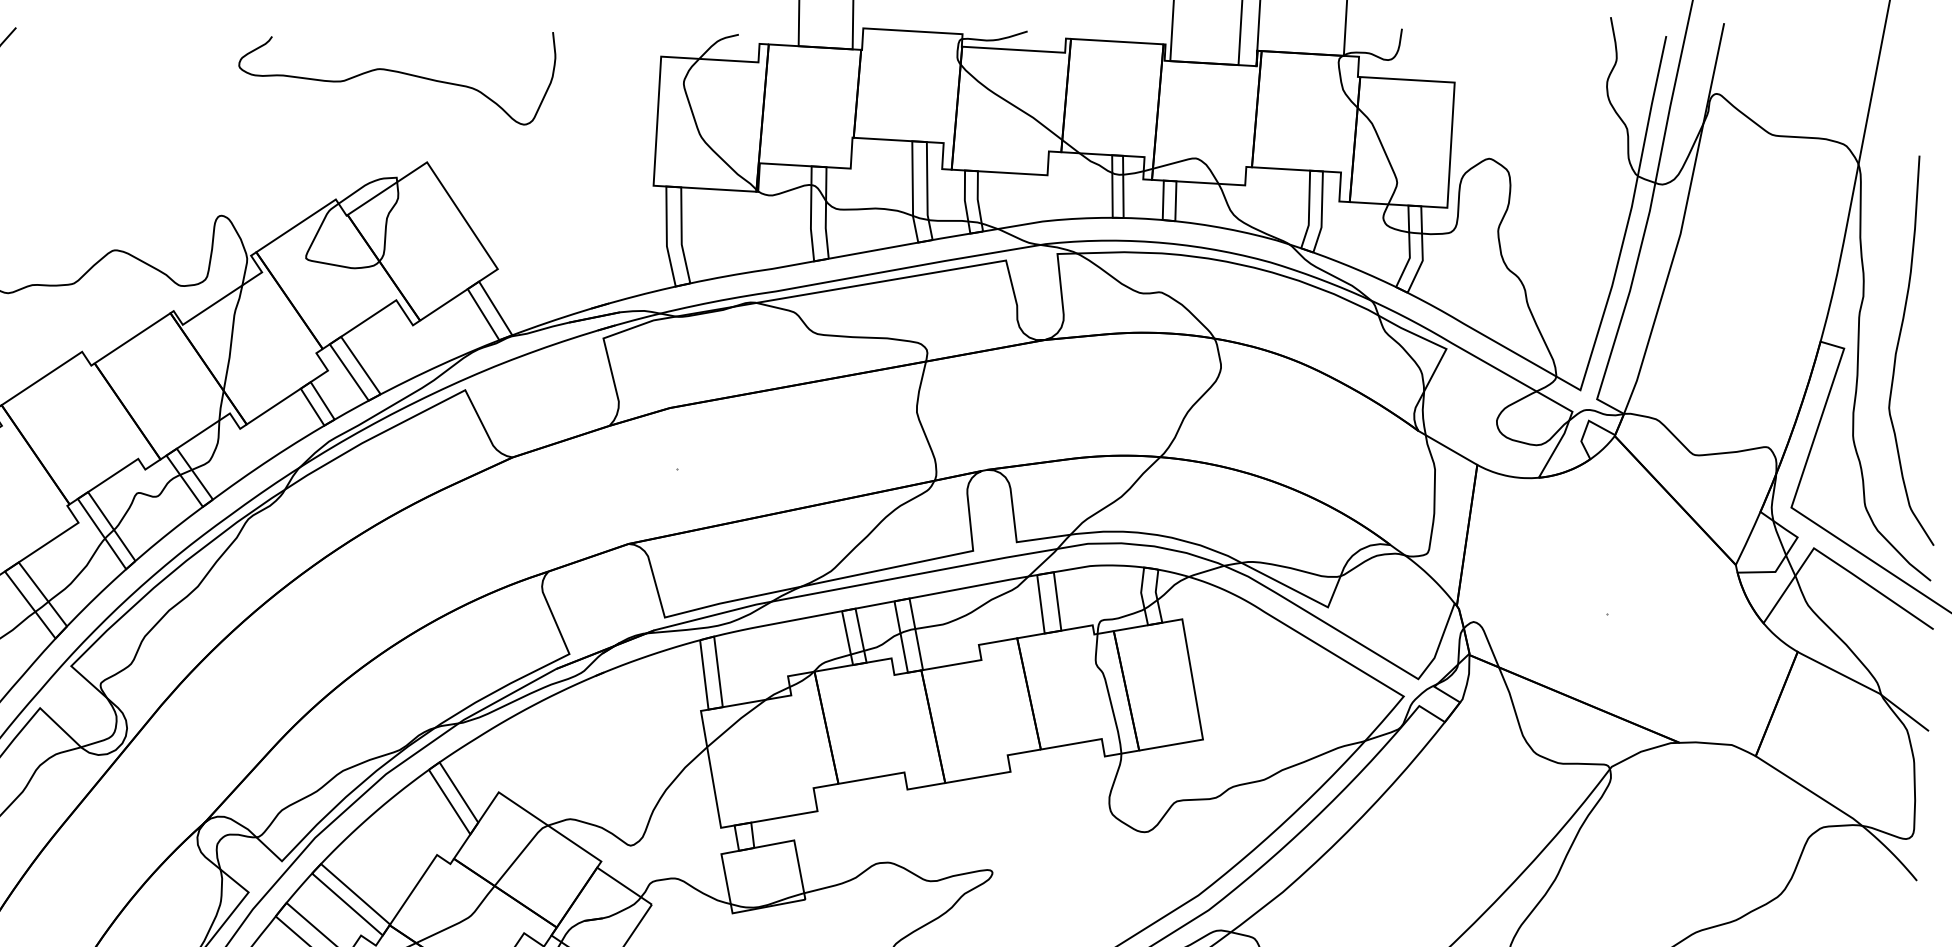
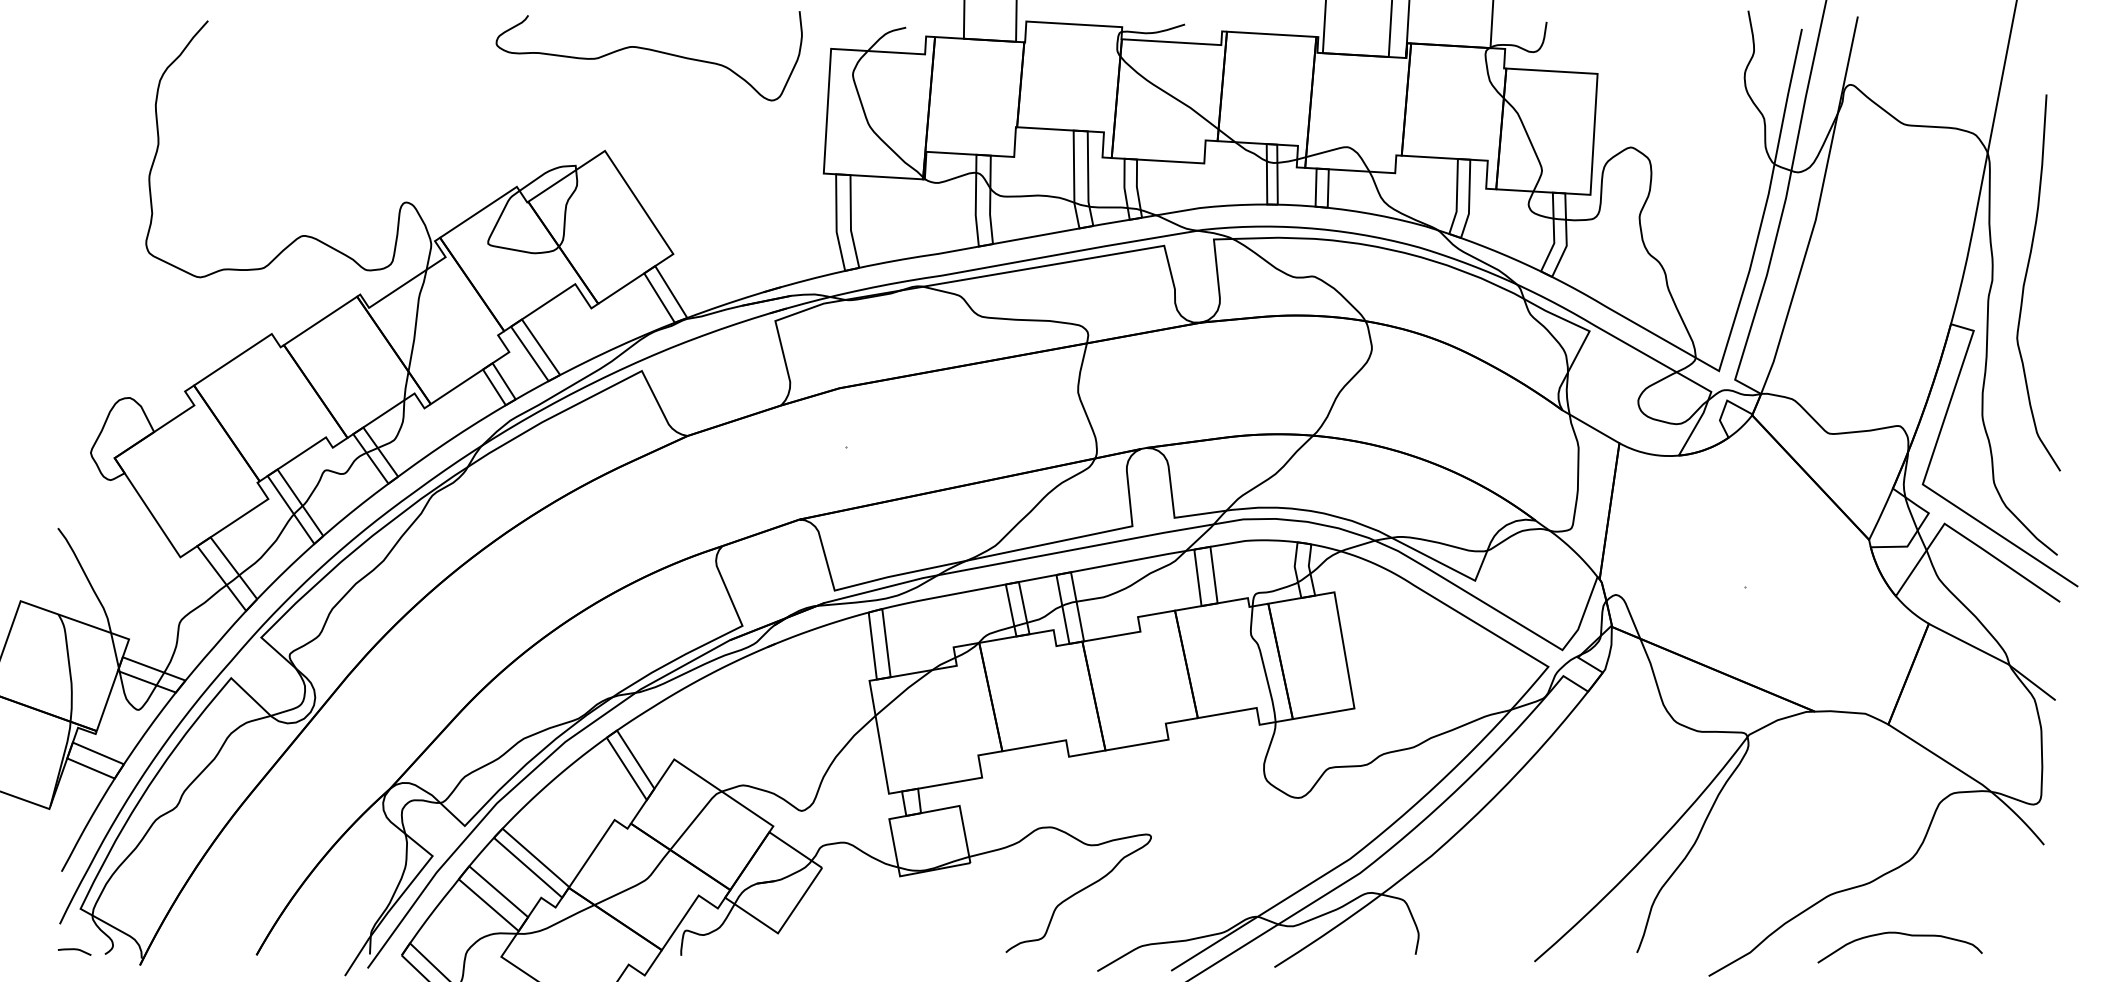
curve: (396, 72) -> (648, 50), moved
curve: (1898, 346) -> (2026, 278), moved

